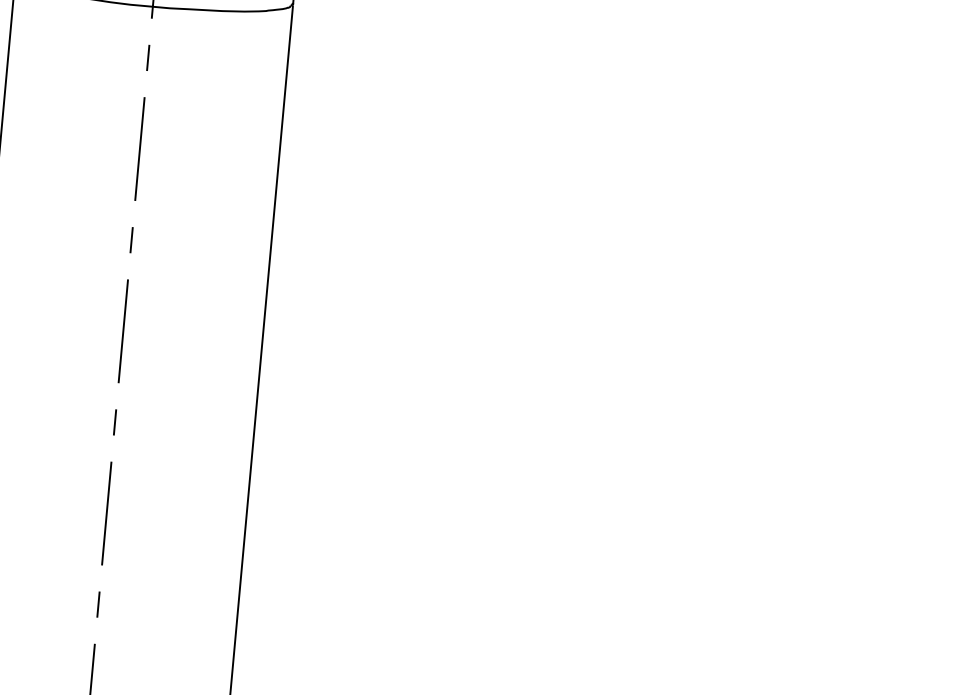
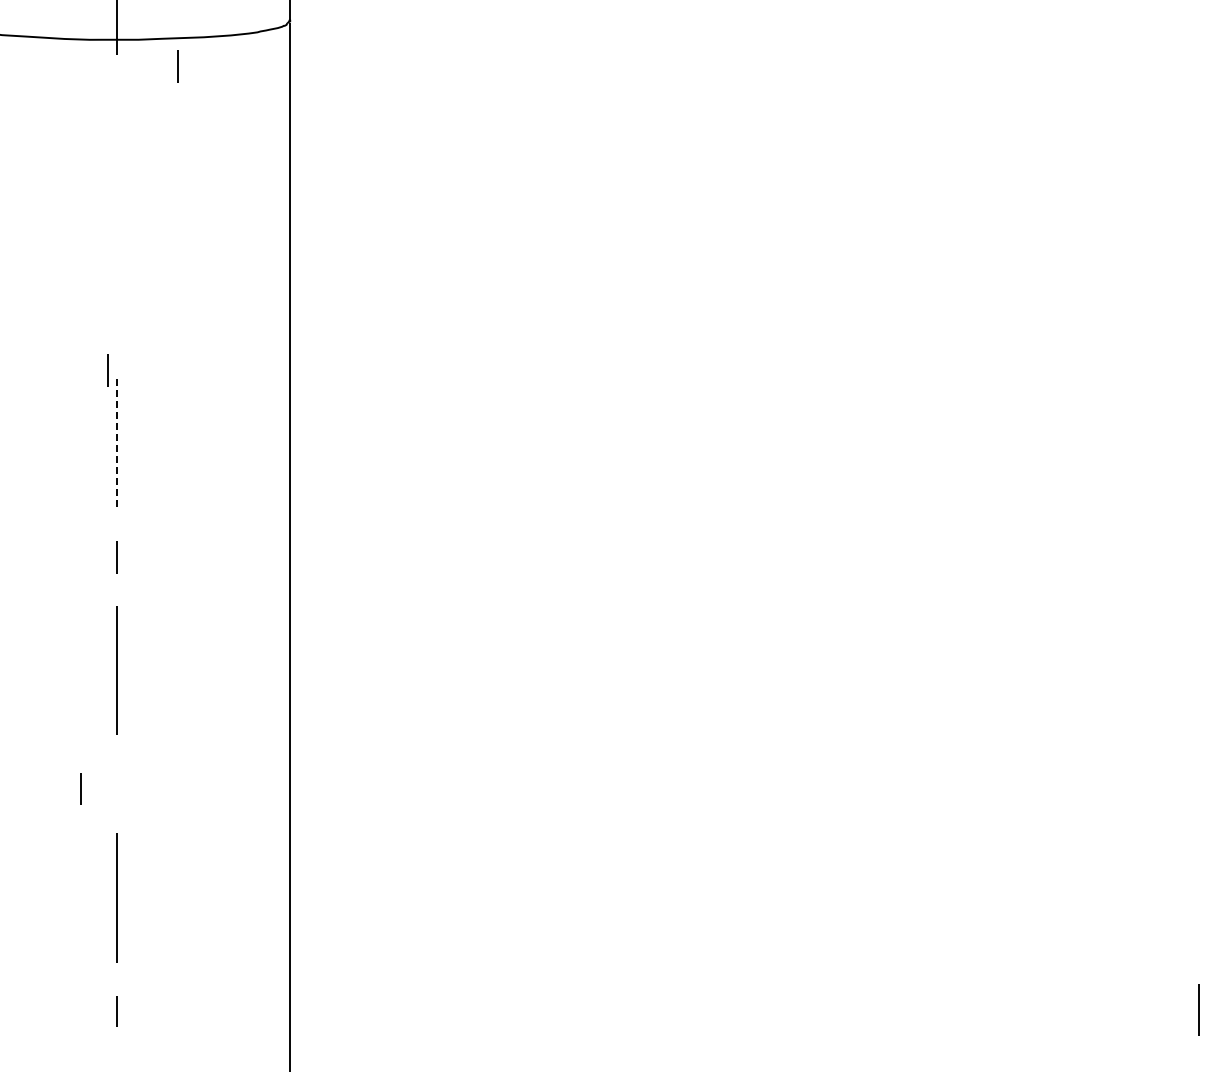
line: (147, 57) -> (177, 66), moved
line: (139, 148) -> (116, 216), removed
line: (130, 240) -> (107, 370), moved
line: (123, 331) -> (117, 443), solid -> dashed
line: (97, 604) -> (80, 788), moved

